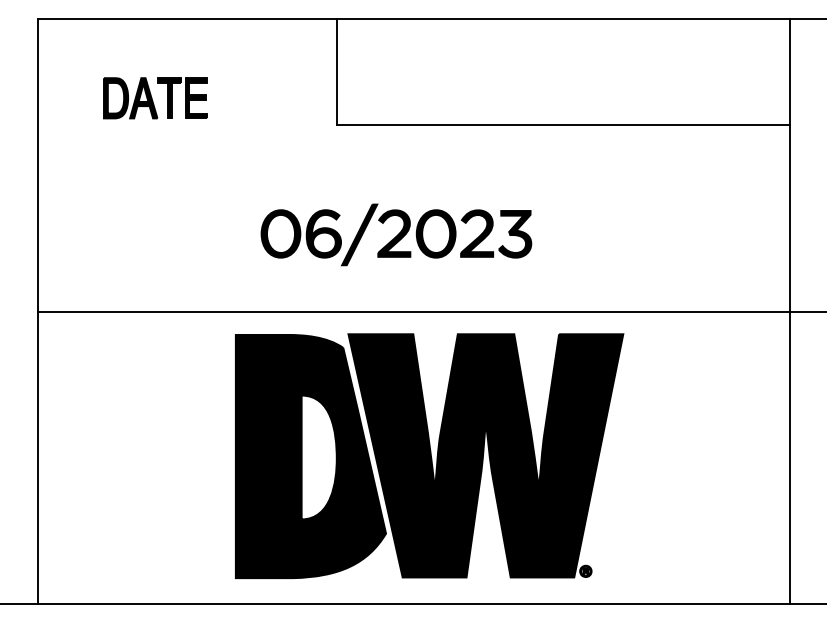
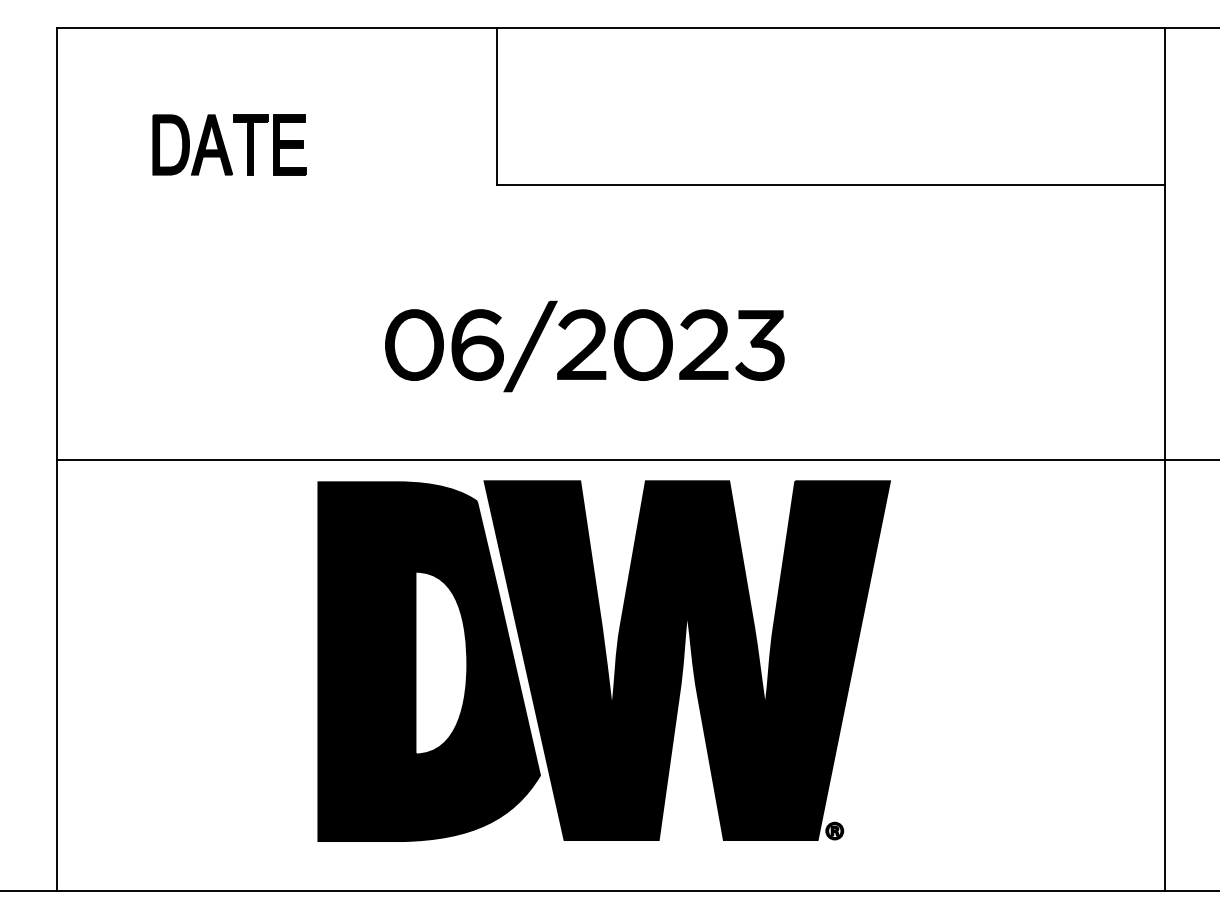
part: (429, 456) -> (604, 661), moved

